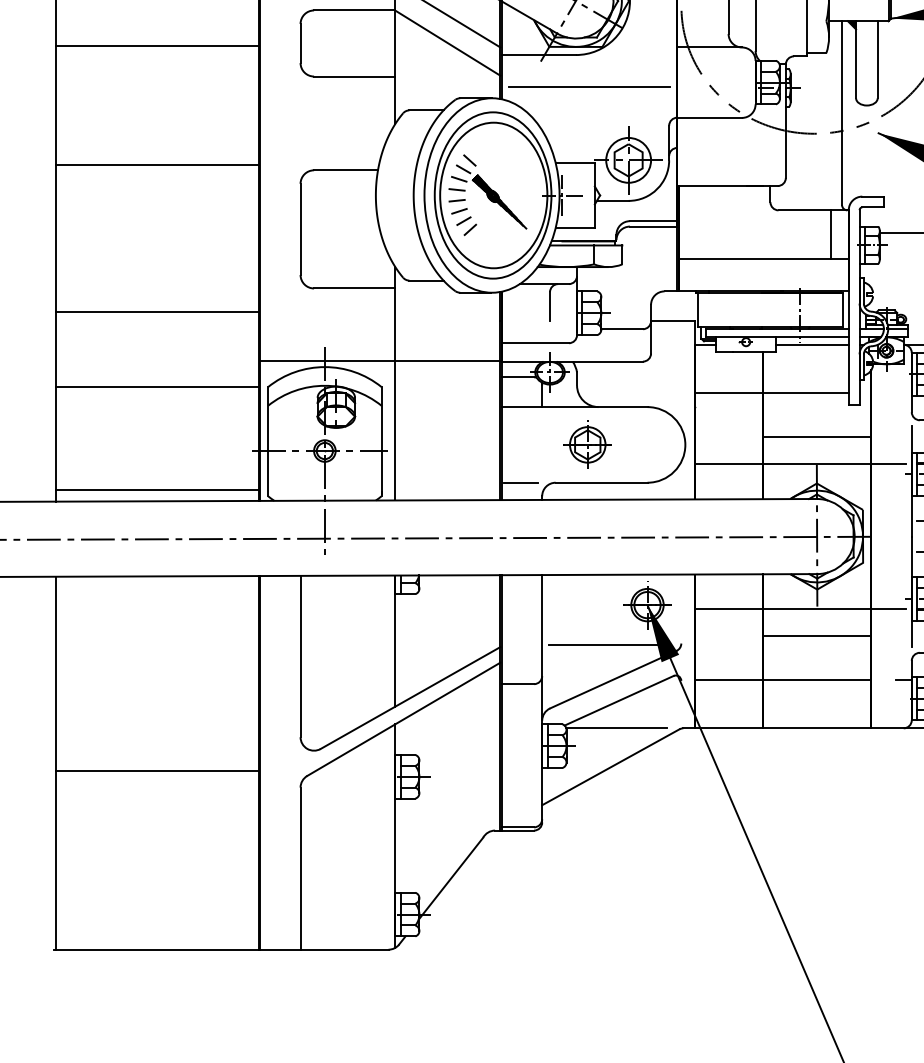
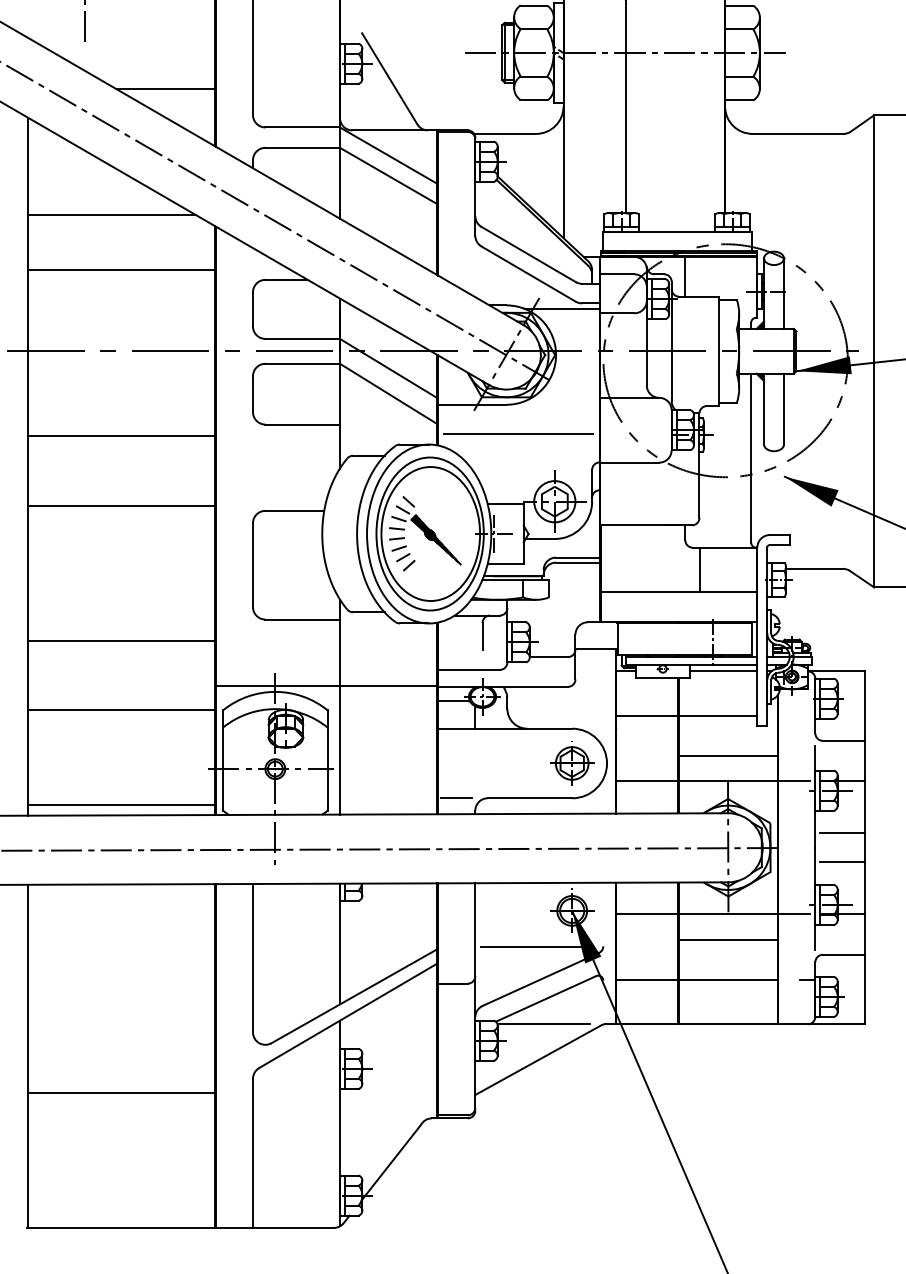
line: (156, 46) -> (120, 435), moved
line: (831, 234) -> (700, 569), moved
part: (588, 444) -> (572, 763), moved
line: (156, 770) -> (120, 1092), moved

